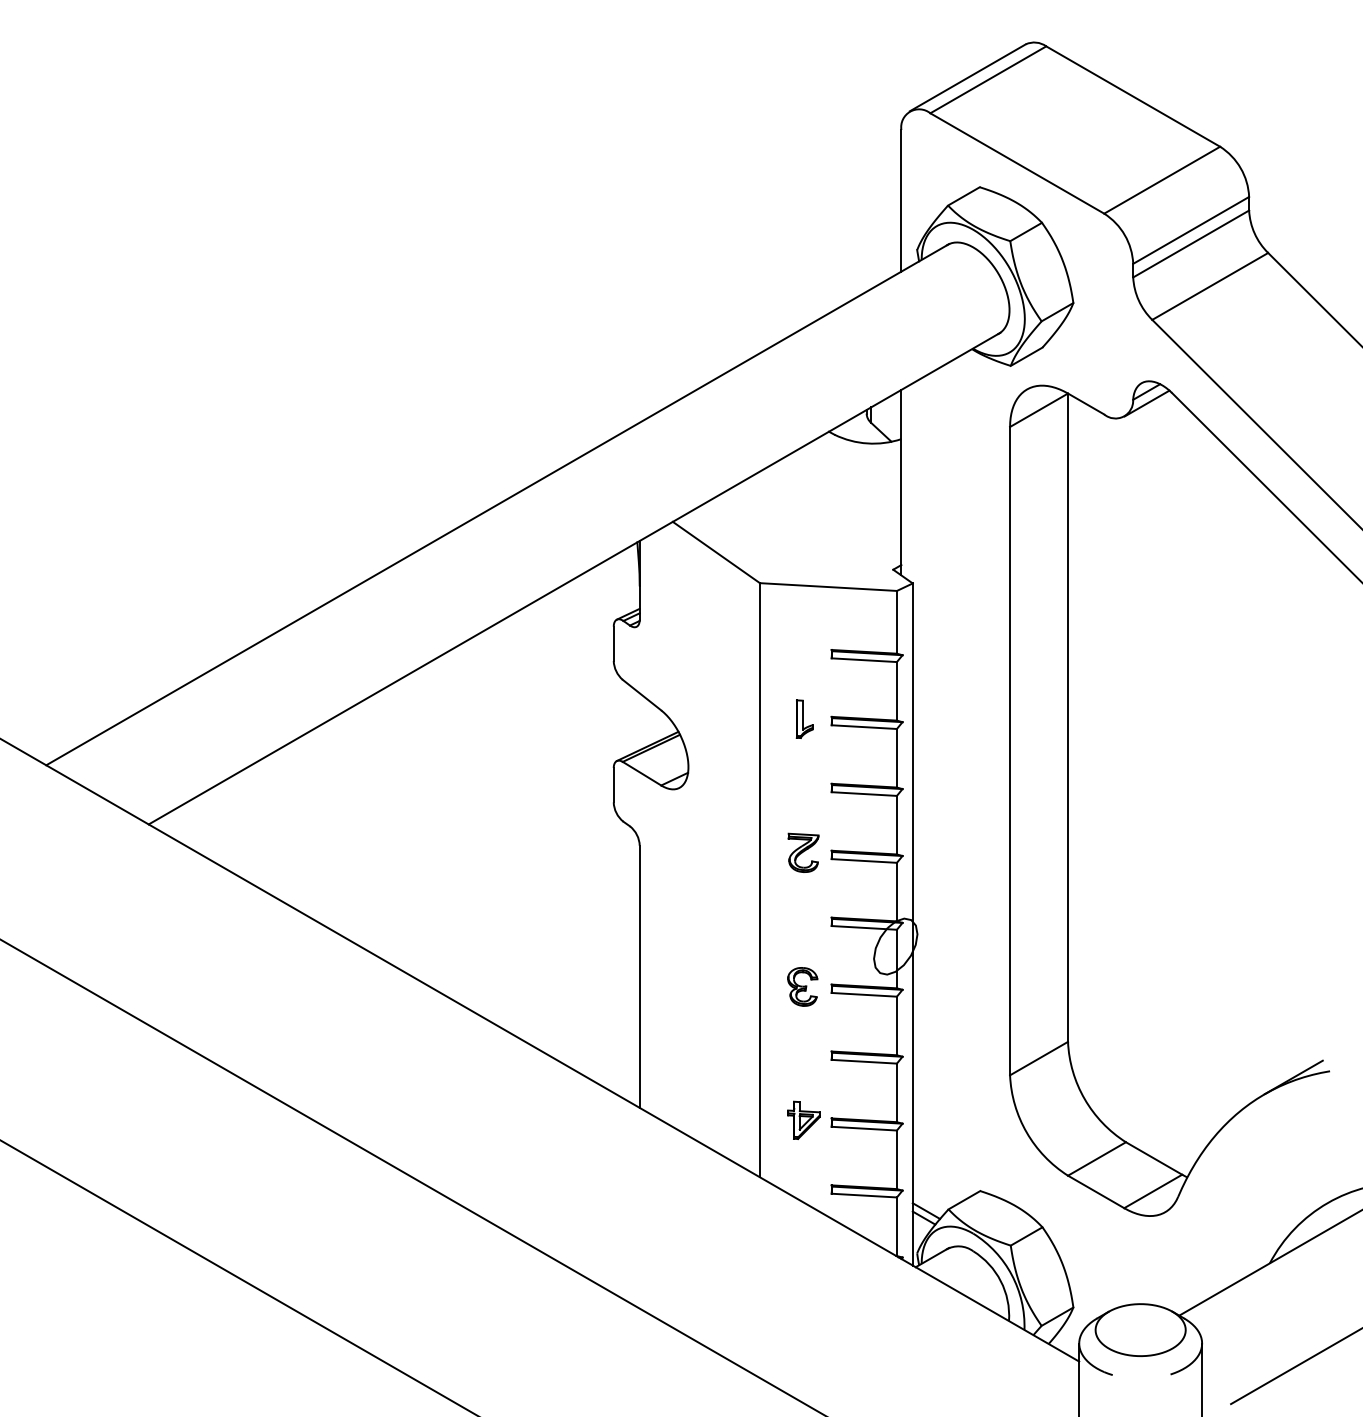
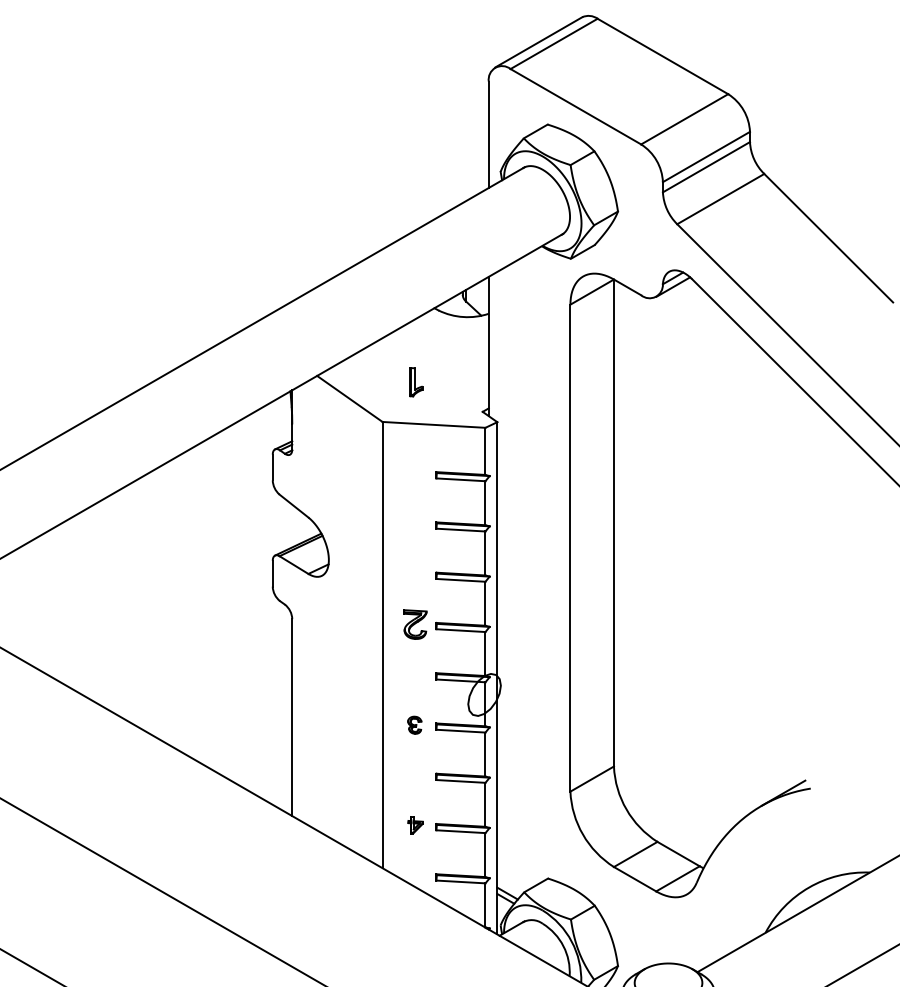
part: (804, 718) -> (416, 381), moved
part: (802, 986) -> (414, 724), size x0.6
part: (803, 1119) -> (415, 824), size x0.6

